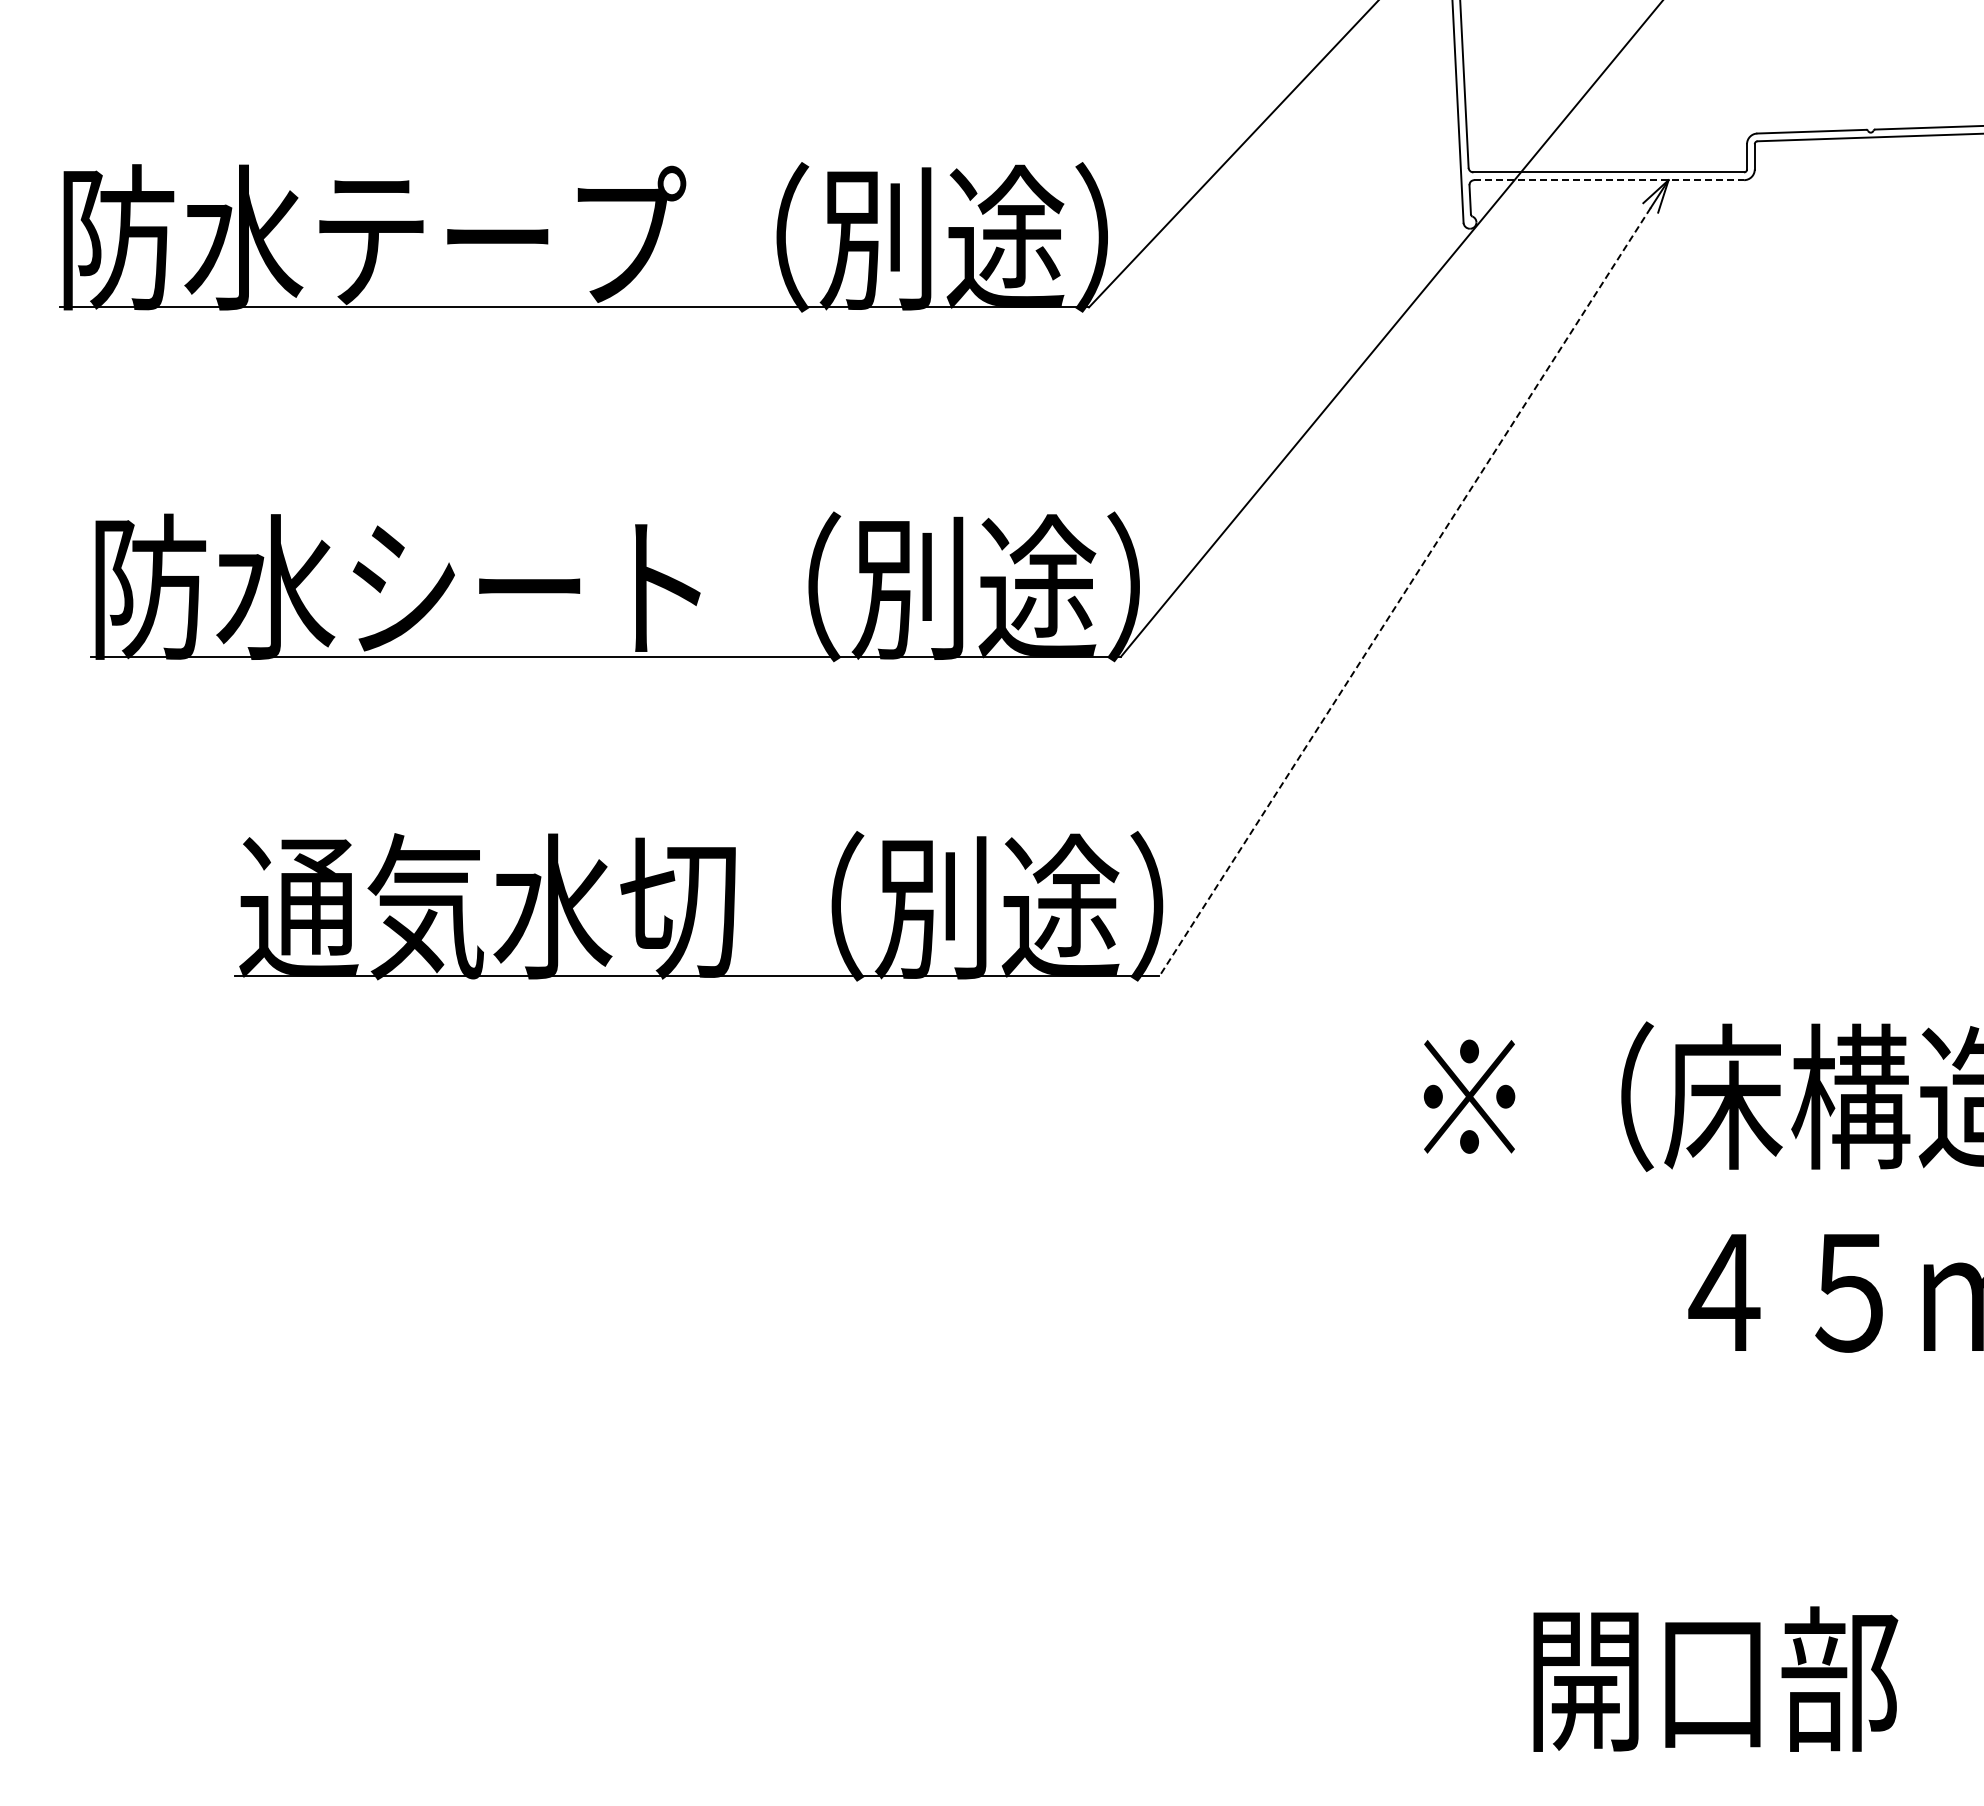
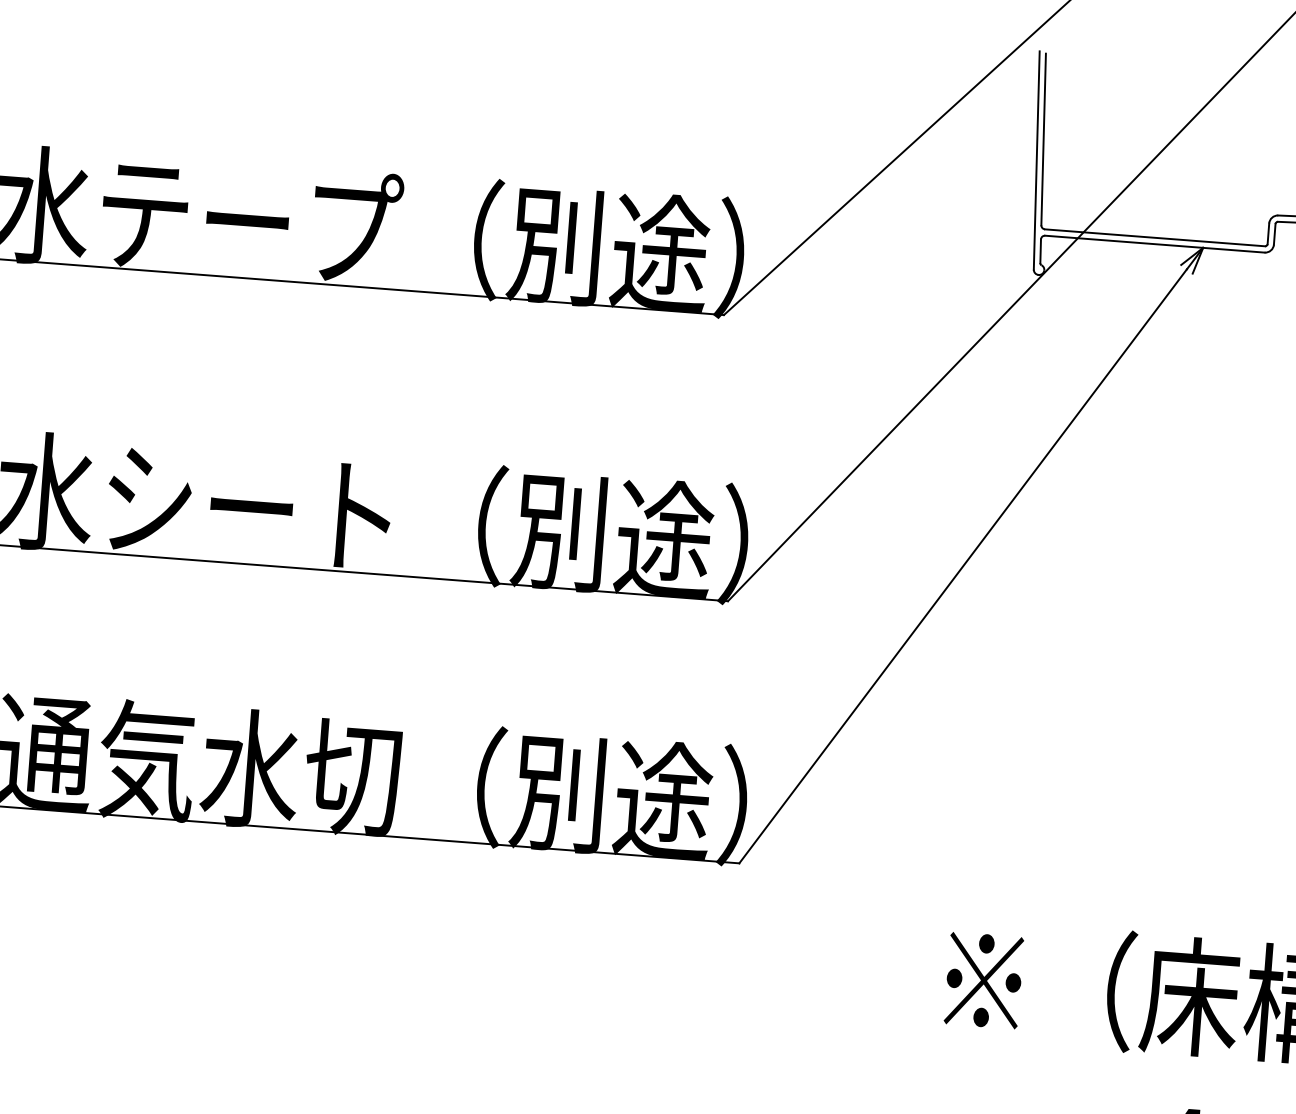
line: (1609, 180) -> (1155, 244), dashed -> solid
line: (1404, 592) -> (962, 566), dashed -> solid

